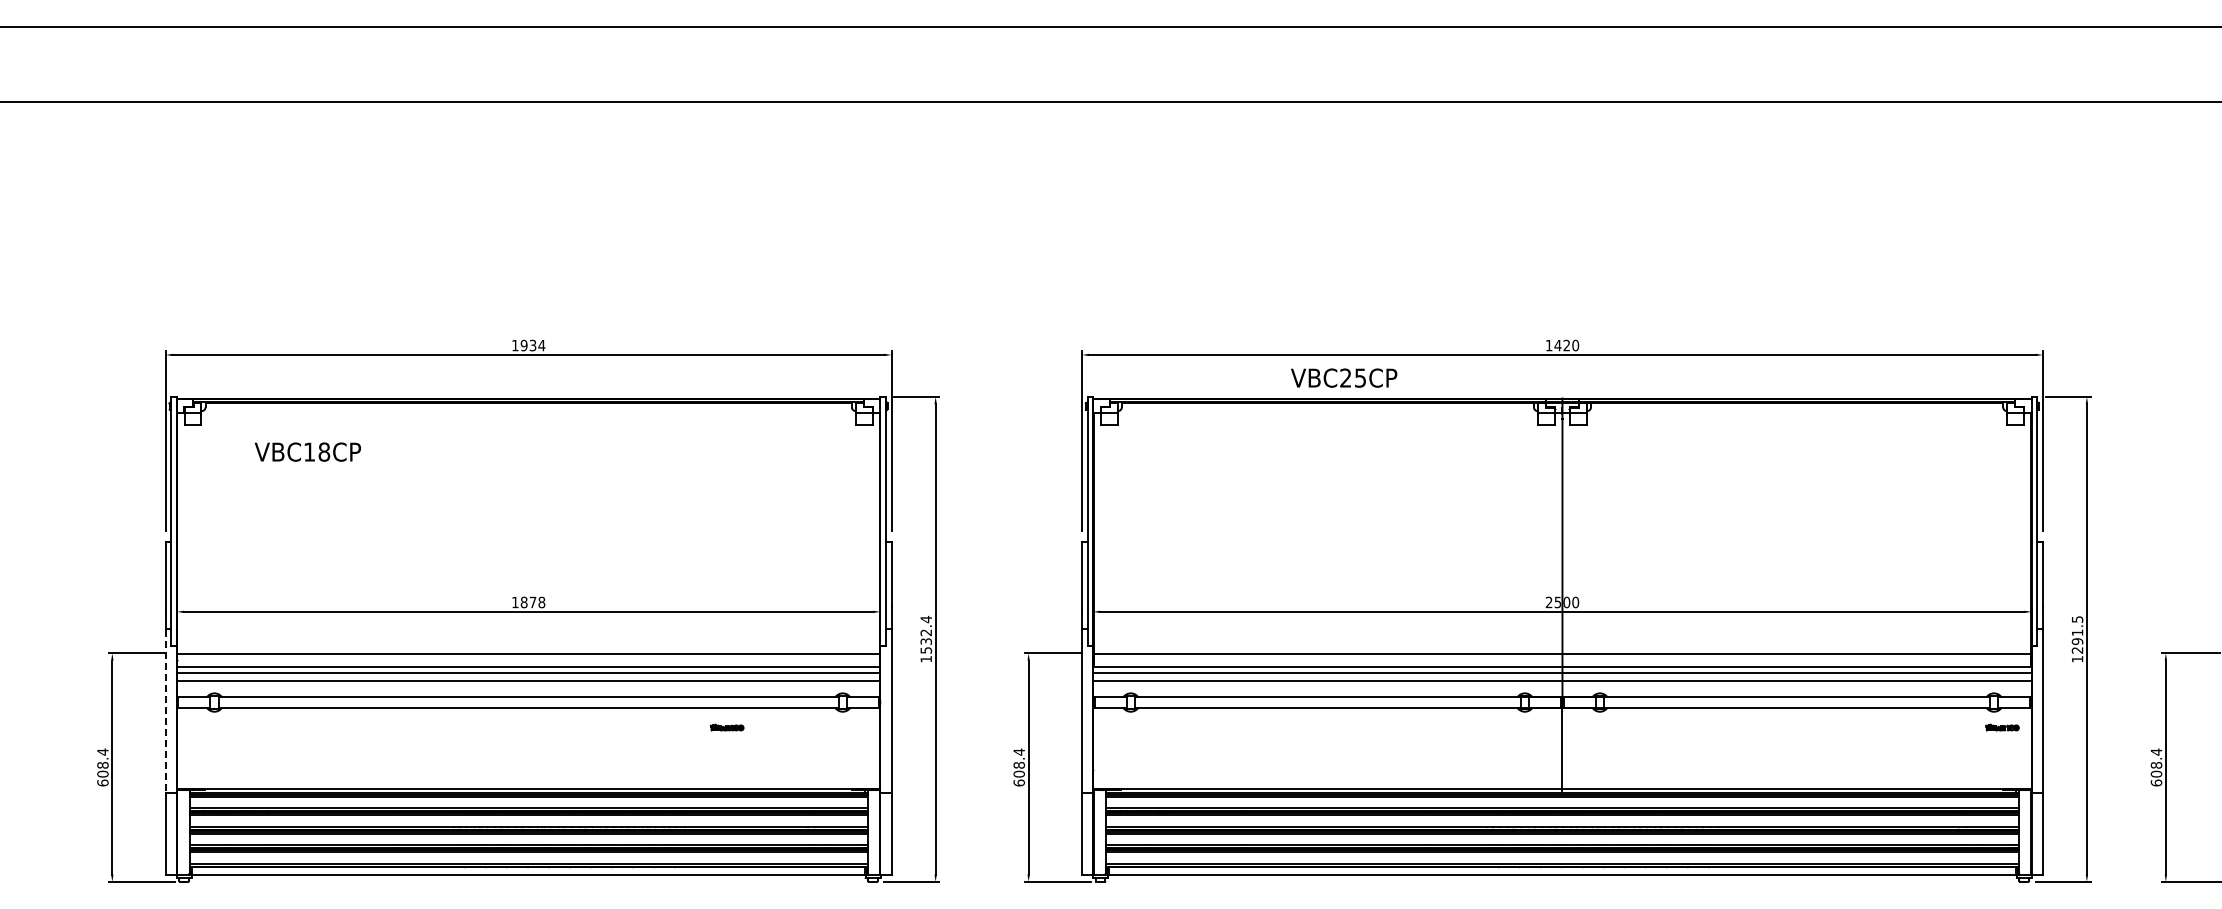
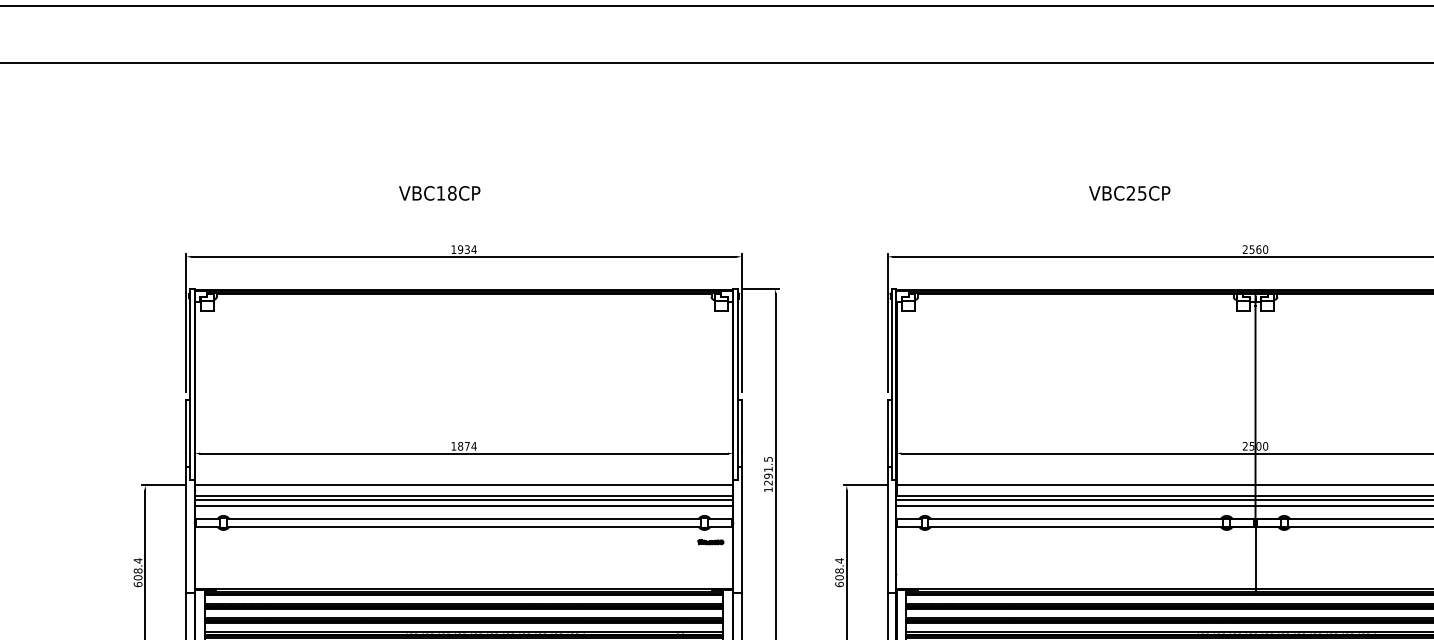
text: (1557, 345) -> (1251, 249), 1420 -> 2560
text: (1344, 377) -> (1129, 192), moved
text: (307, 451) -> (439, 192), moved
text: (541, 602) -> (473, 446), 1878 -> 1874
text: (926, 634) -> (768, 470), 1532.4 -> 1291.5
line: (165, 711) -> (185, 529), dashed -> solid
part: (726, 727) -> (710, 542), moved

